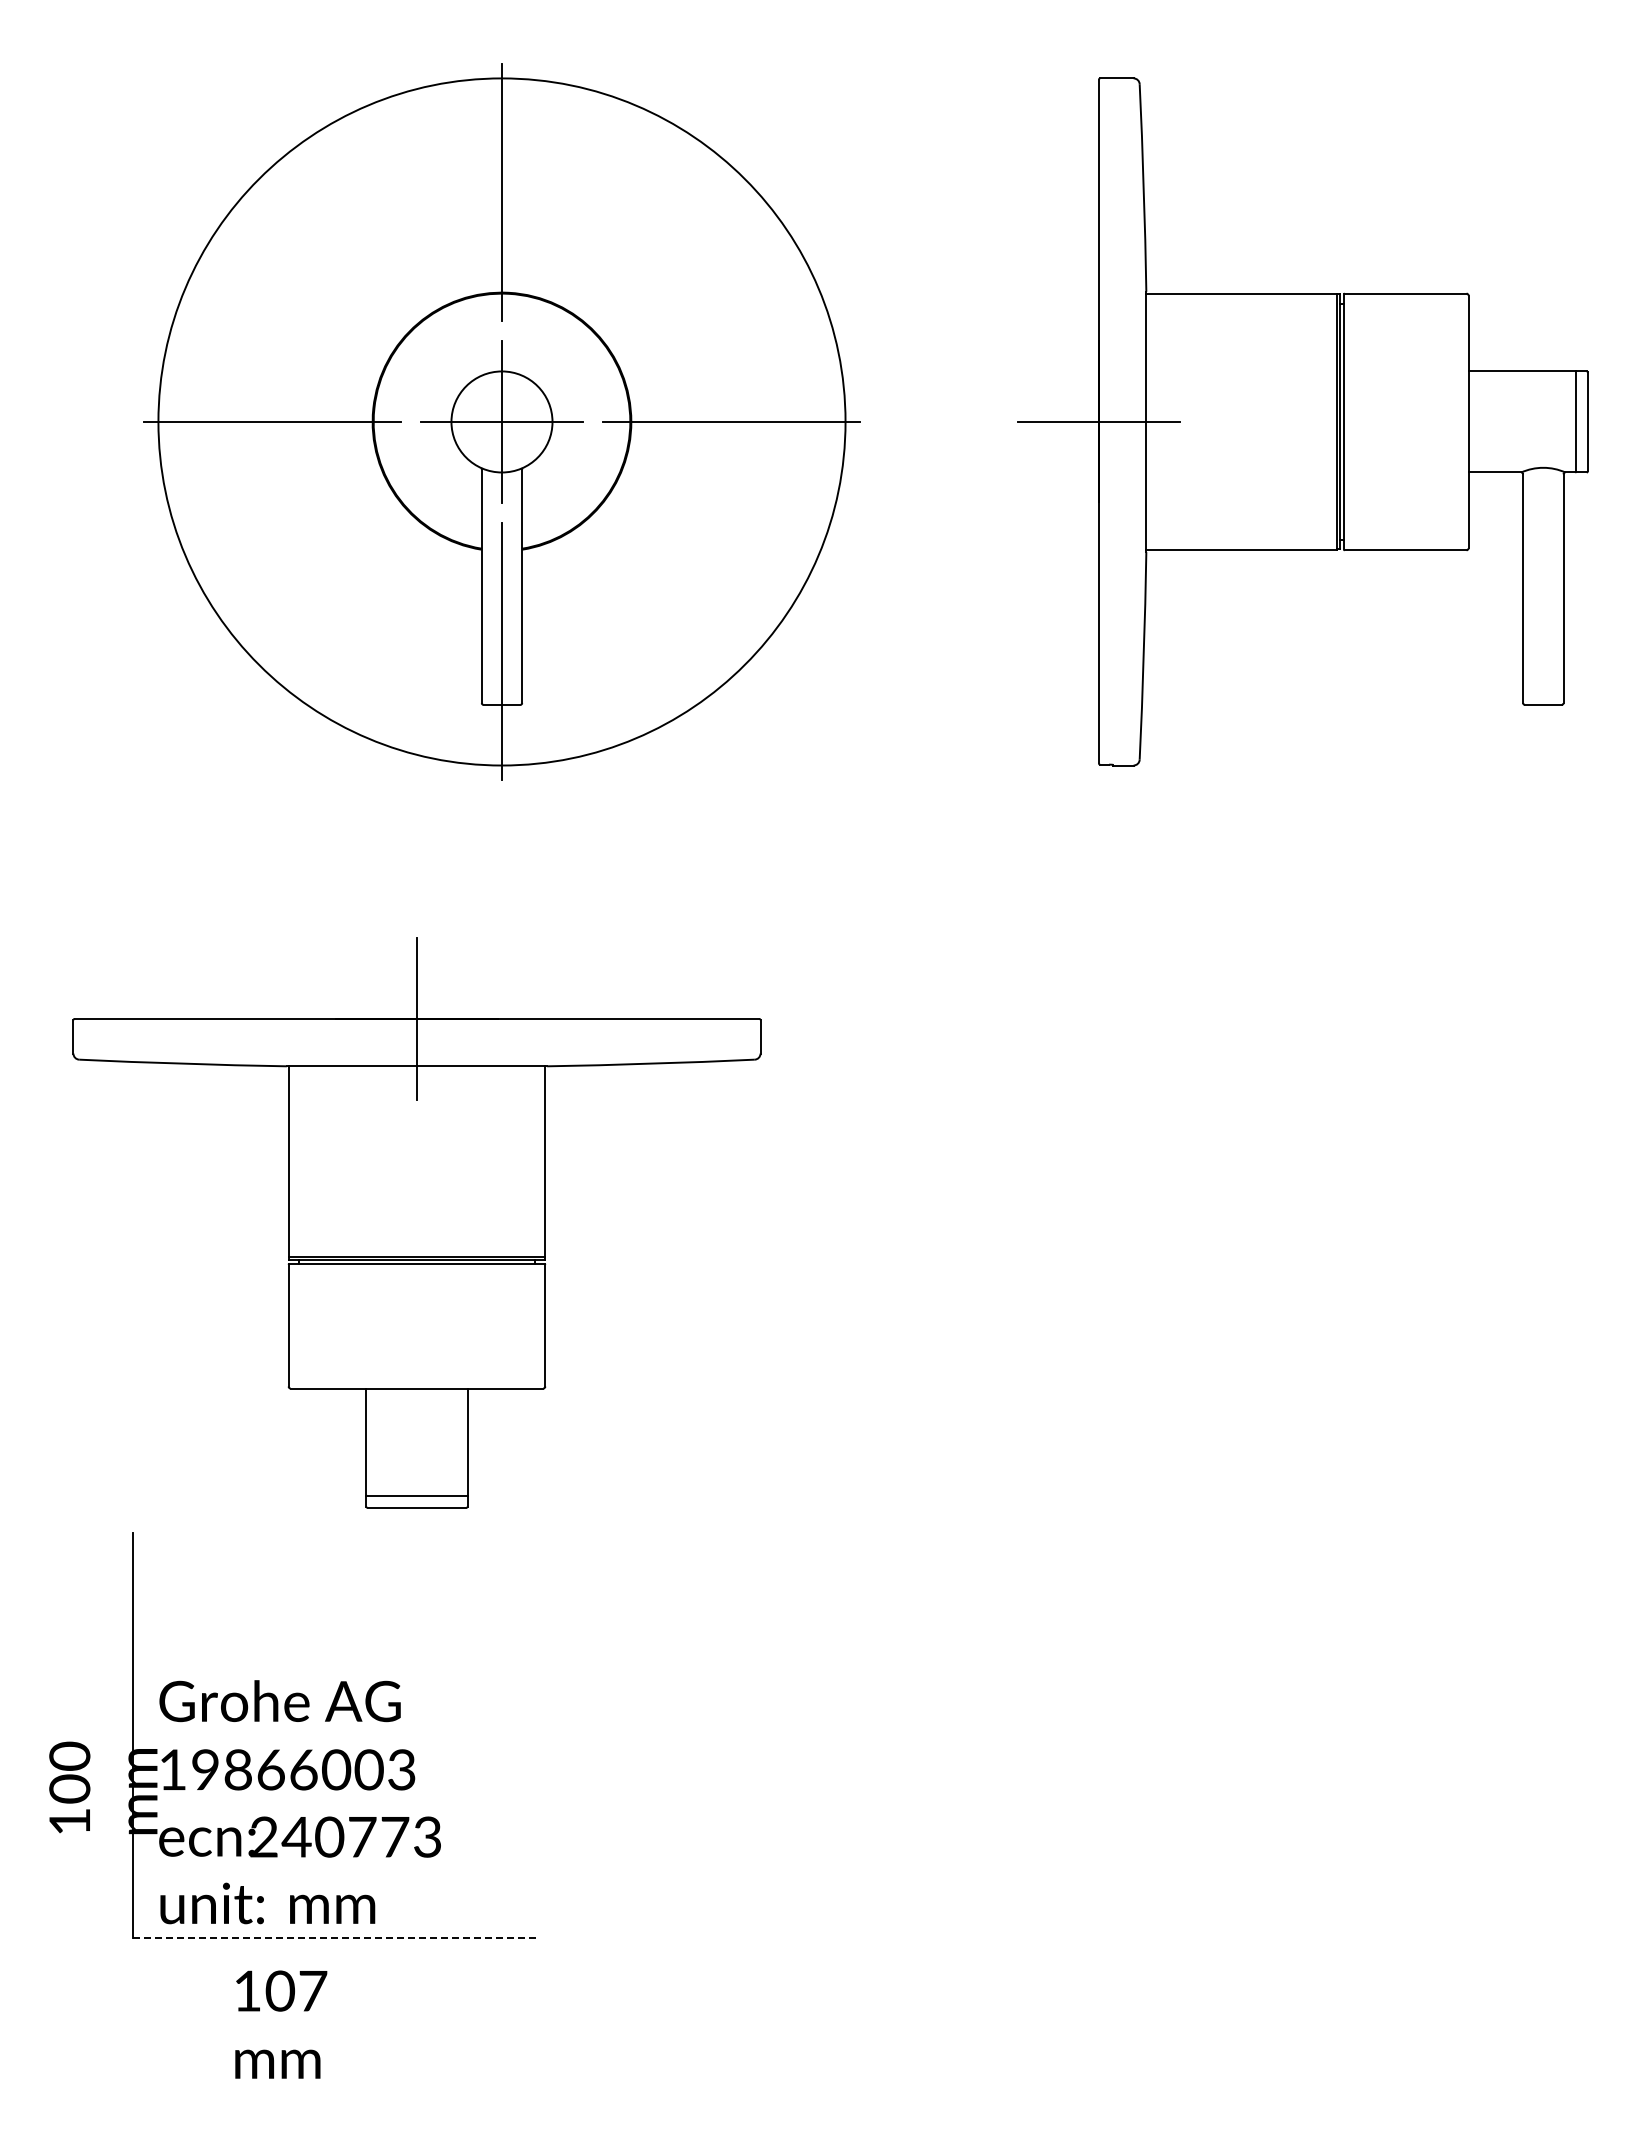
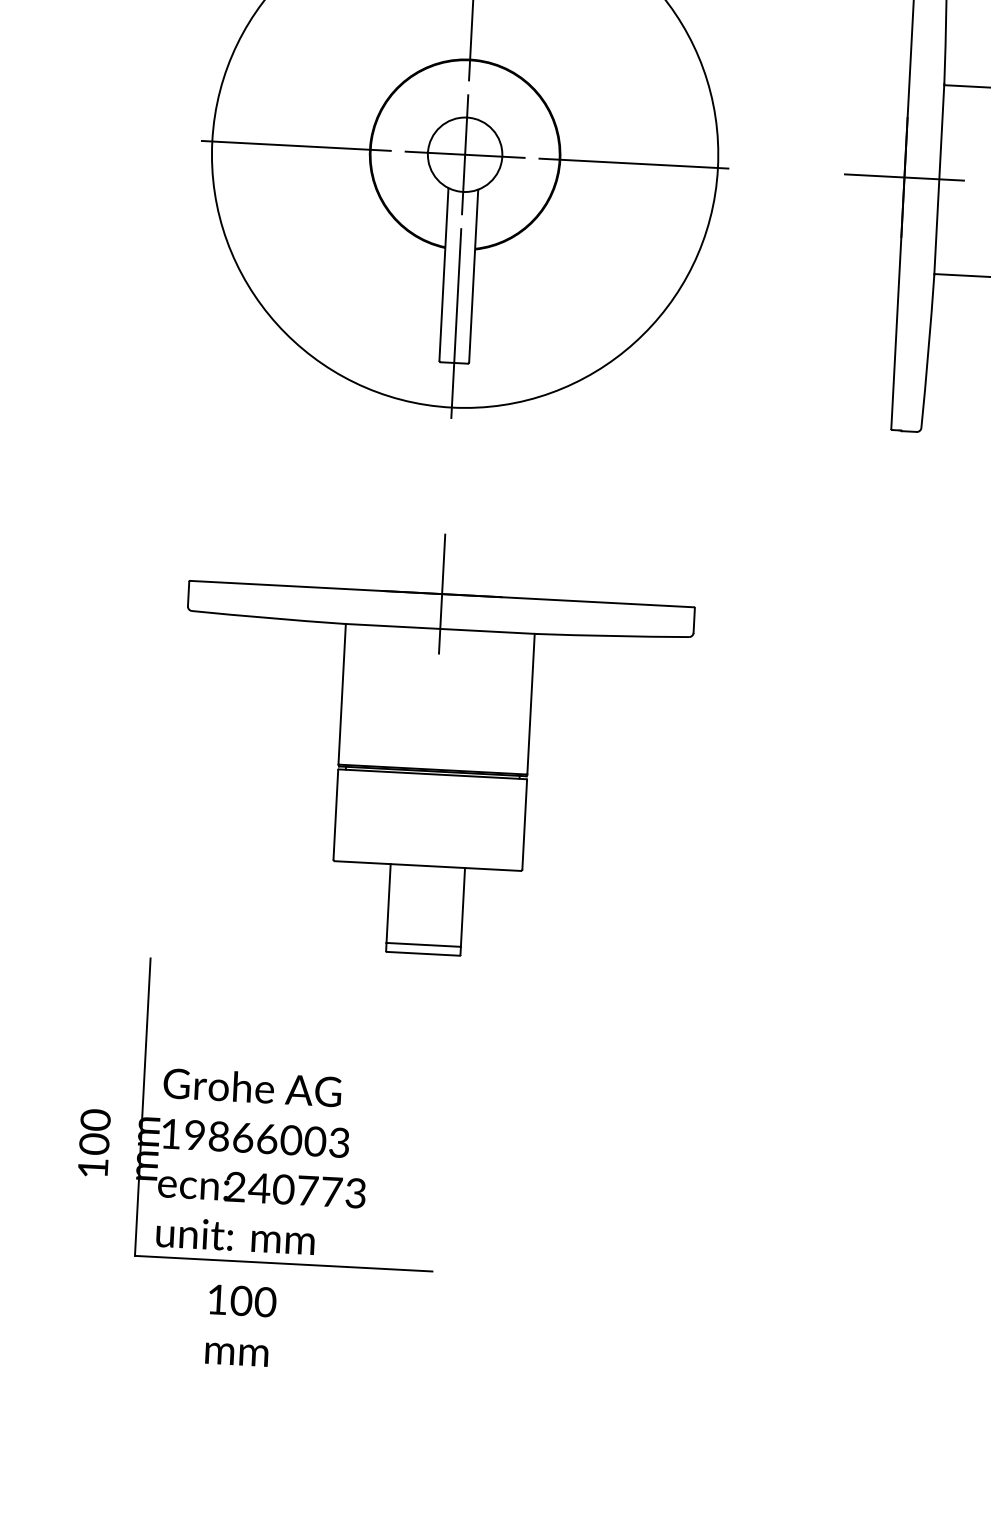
part: (416, 1222) -> (433, 743), moved
line: (335, 1937) -> (284, 1263), dashed -> solid
text: (312, 1990) -> (265, 1301), 107 -> 100

